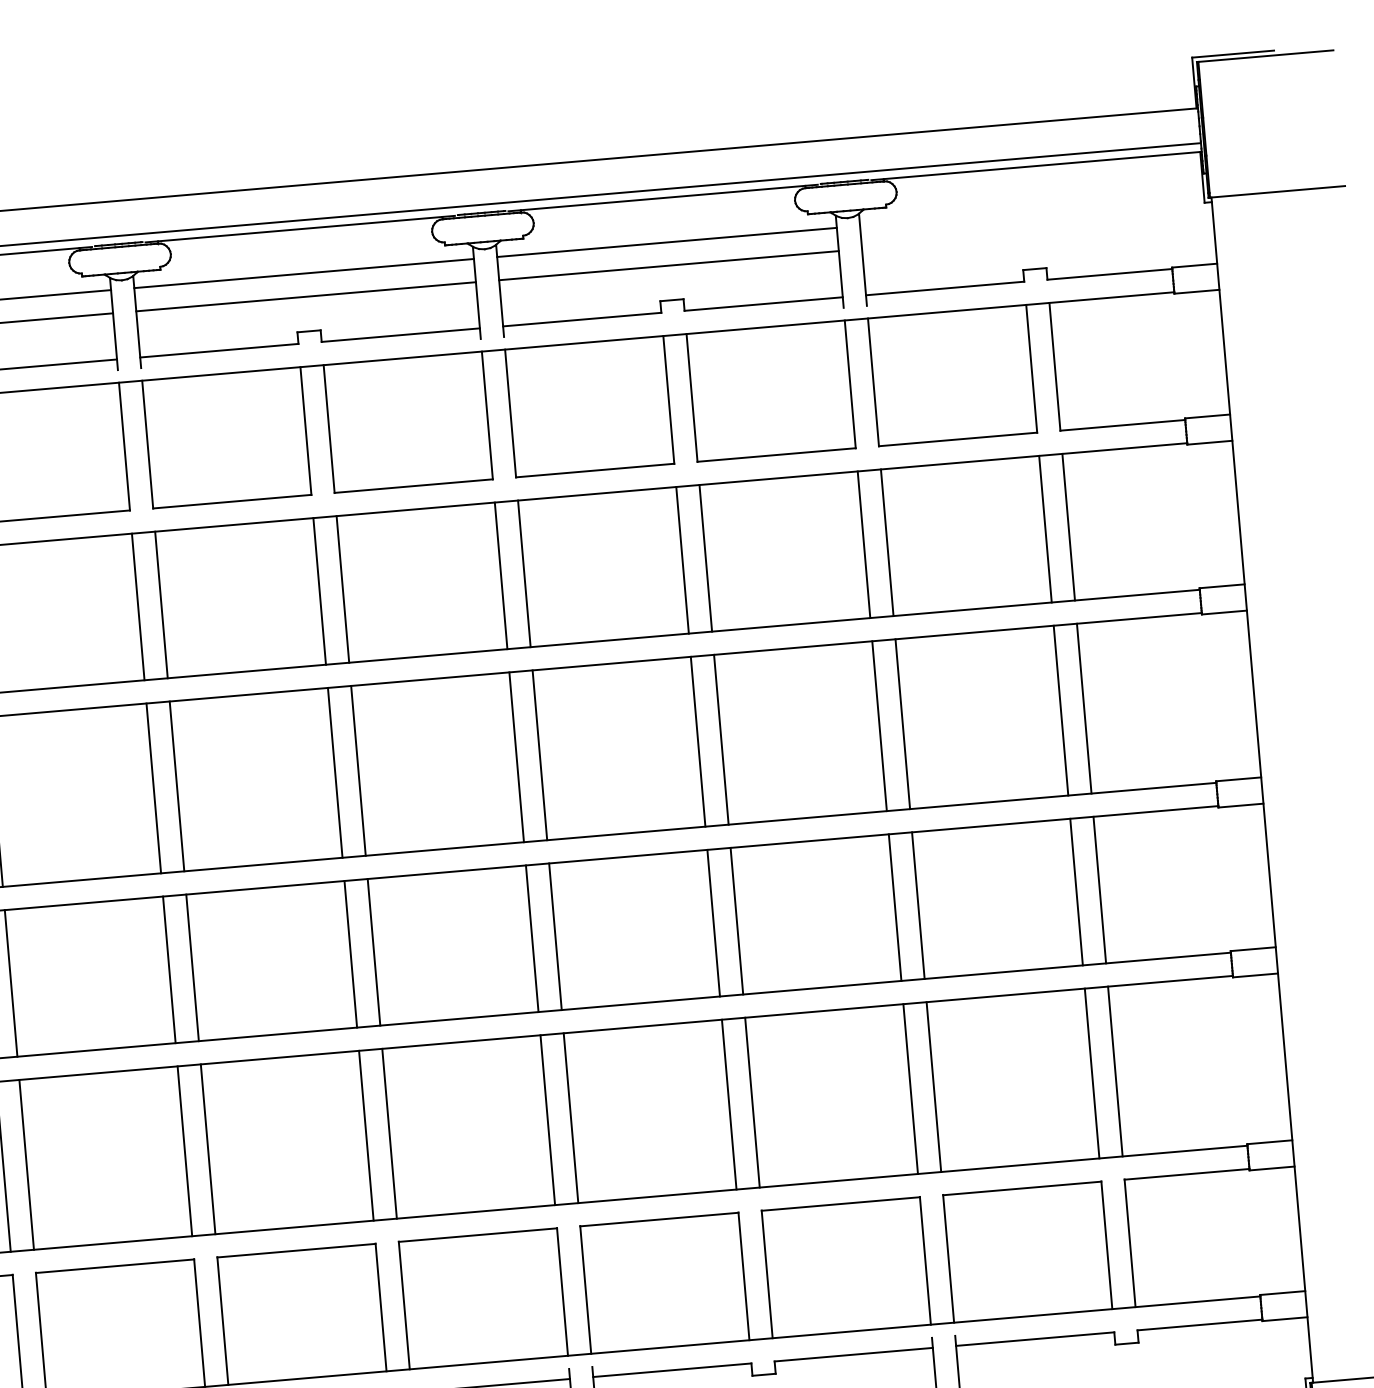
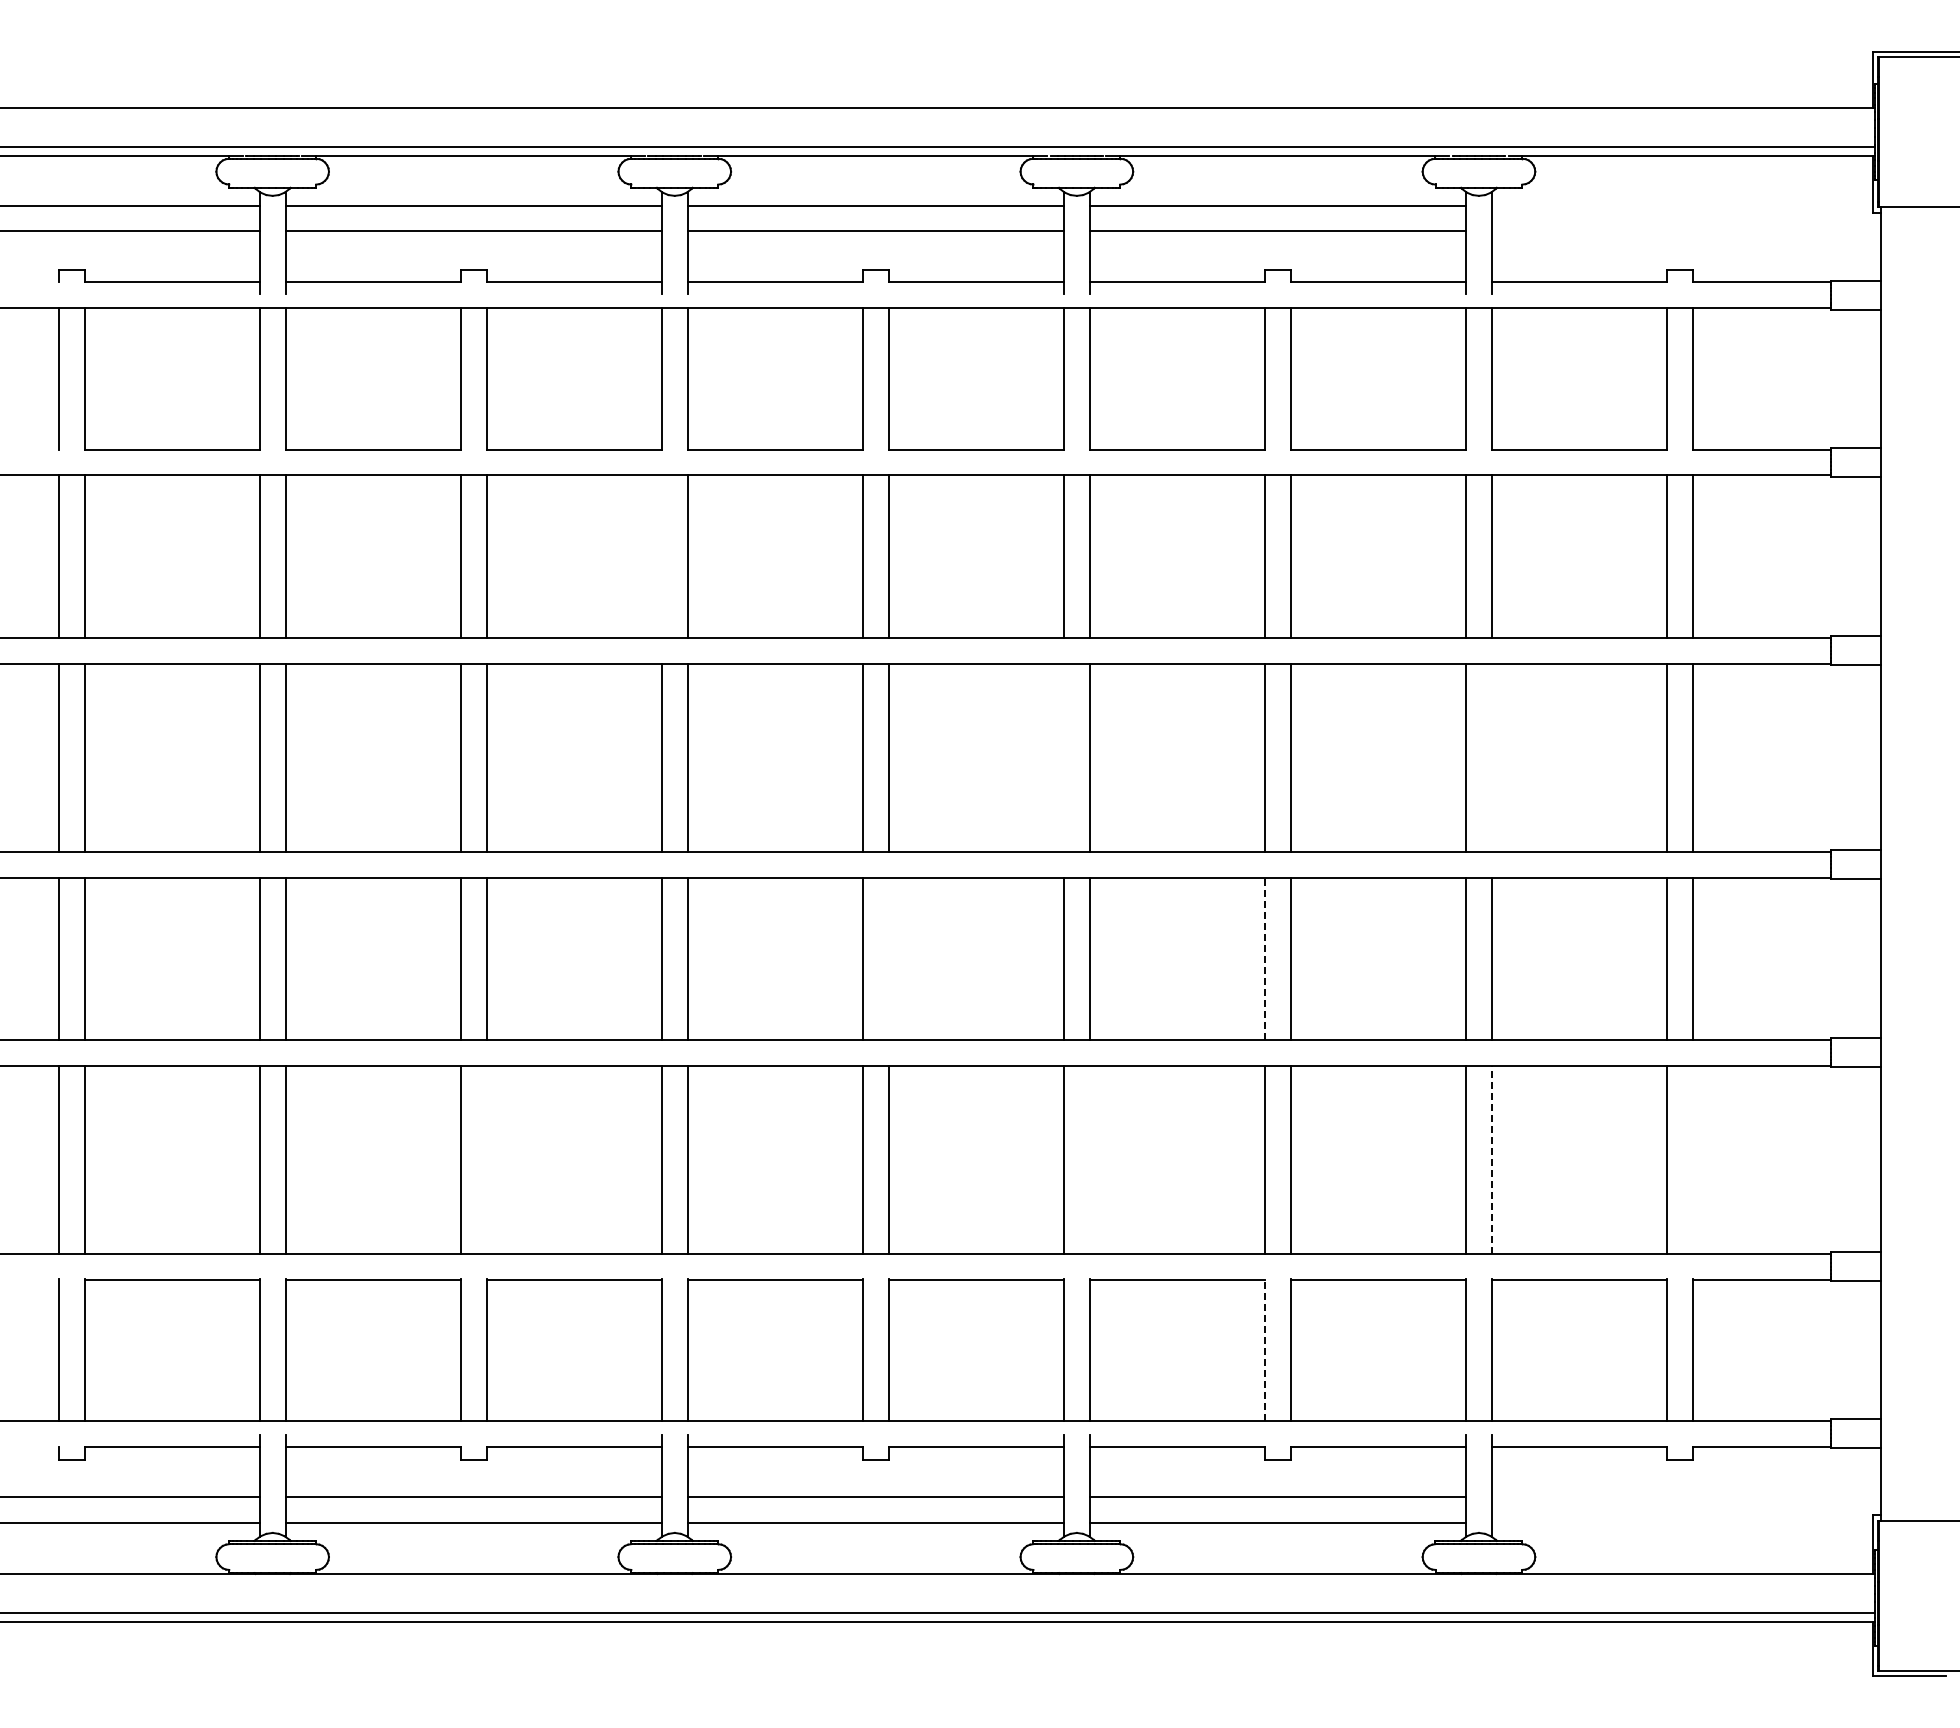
line: (137, 606) -> (661, 556), removed
line: (902, 724) -> (1491, 757), removed
line: (517, 757) -> (1064, 757), removed
line: (714, 922) -> (1265, 958), solid -> dashed
line: (373, 952) -> (888, 958), removed
line: (1114, 1071) -> (1692, 1159), removed
line: (933, 1086) -> (1491, 1159), solid -> dashed
line: (570, 1117) -> (1089, 1159), removed
line: (26, 1164) -> (486, 1159), removed
line: (744, 1276) -> (1265, 1350), solid -> dashed

